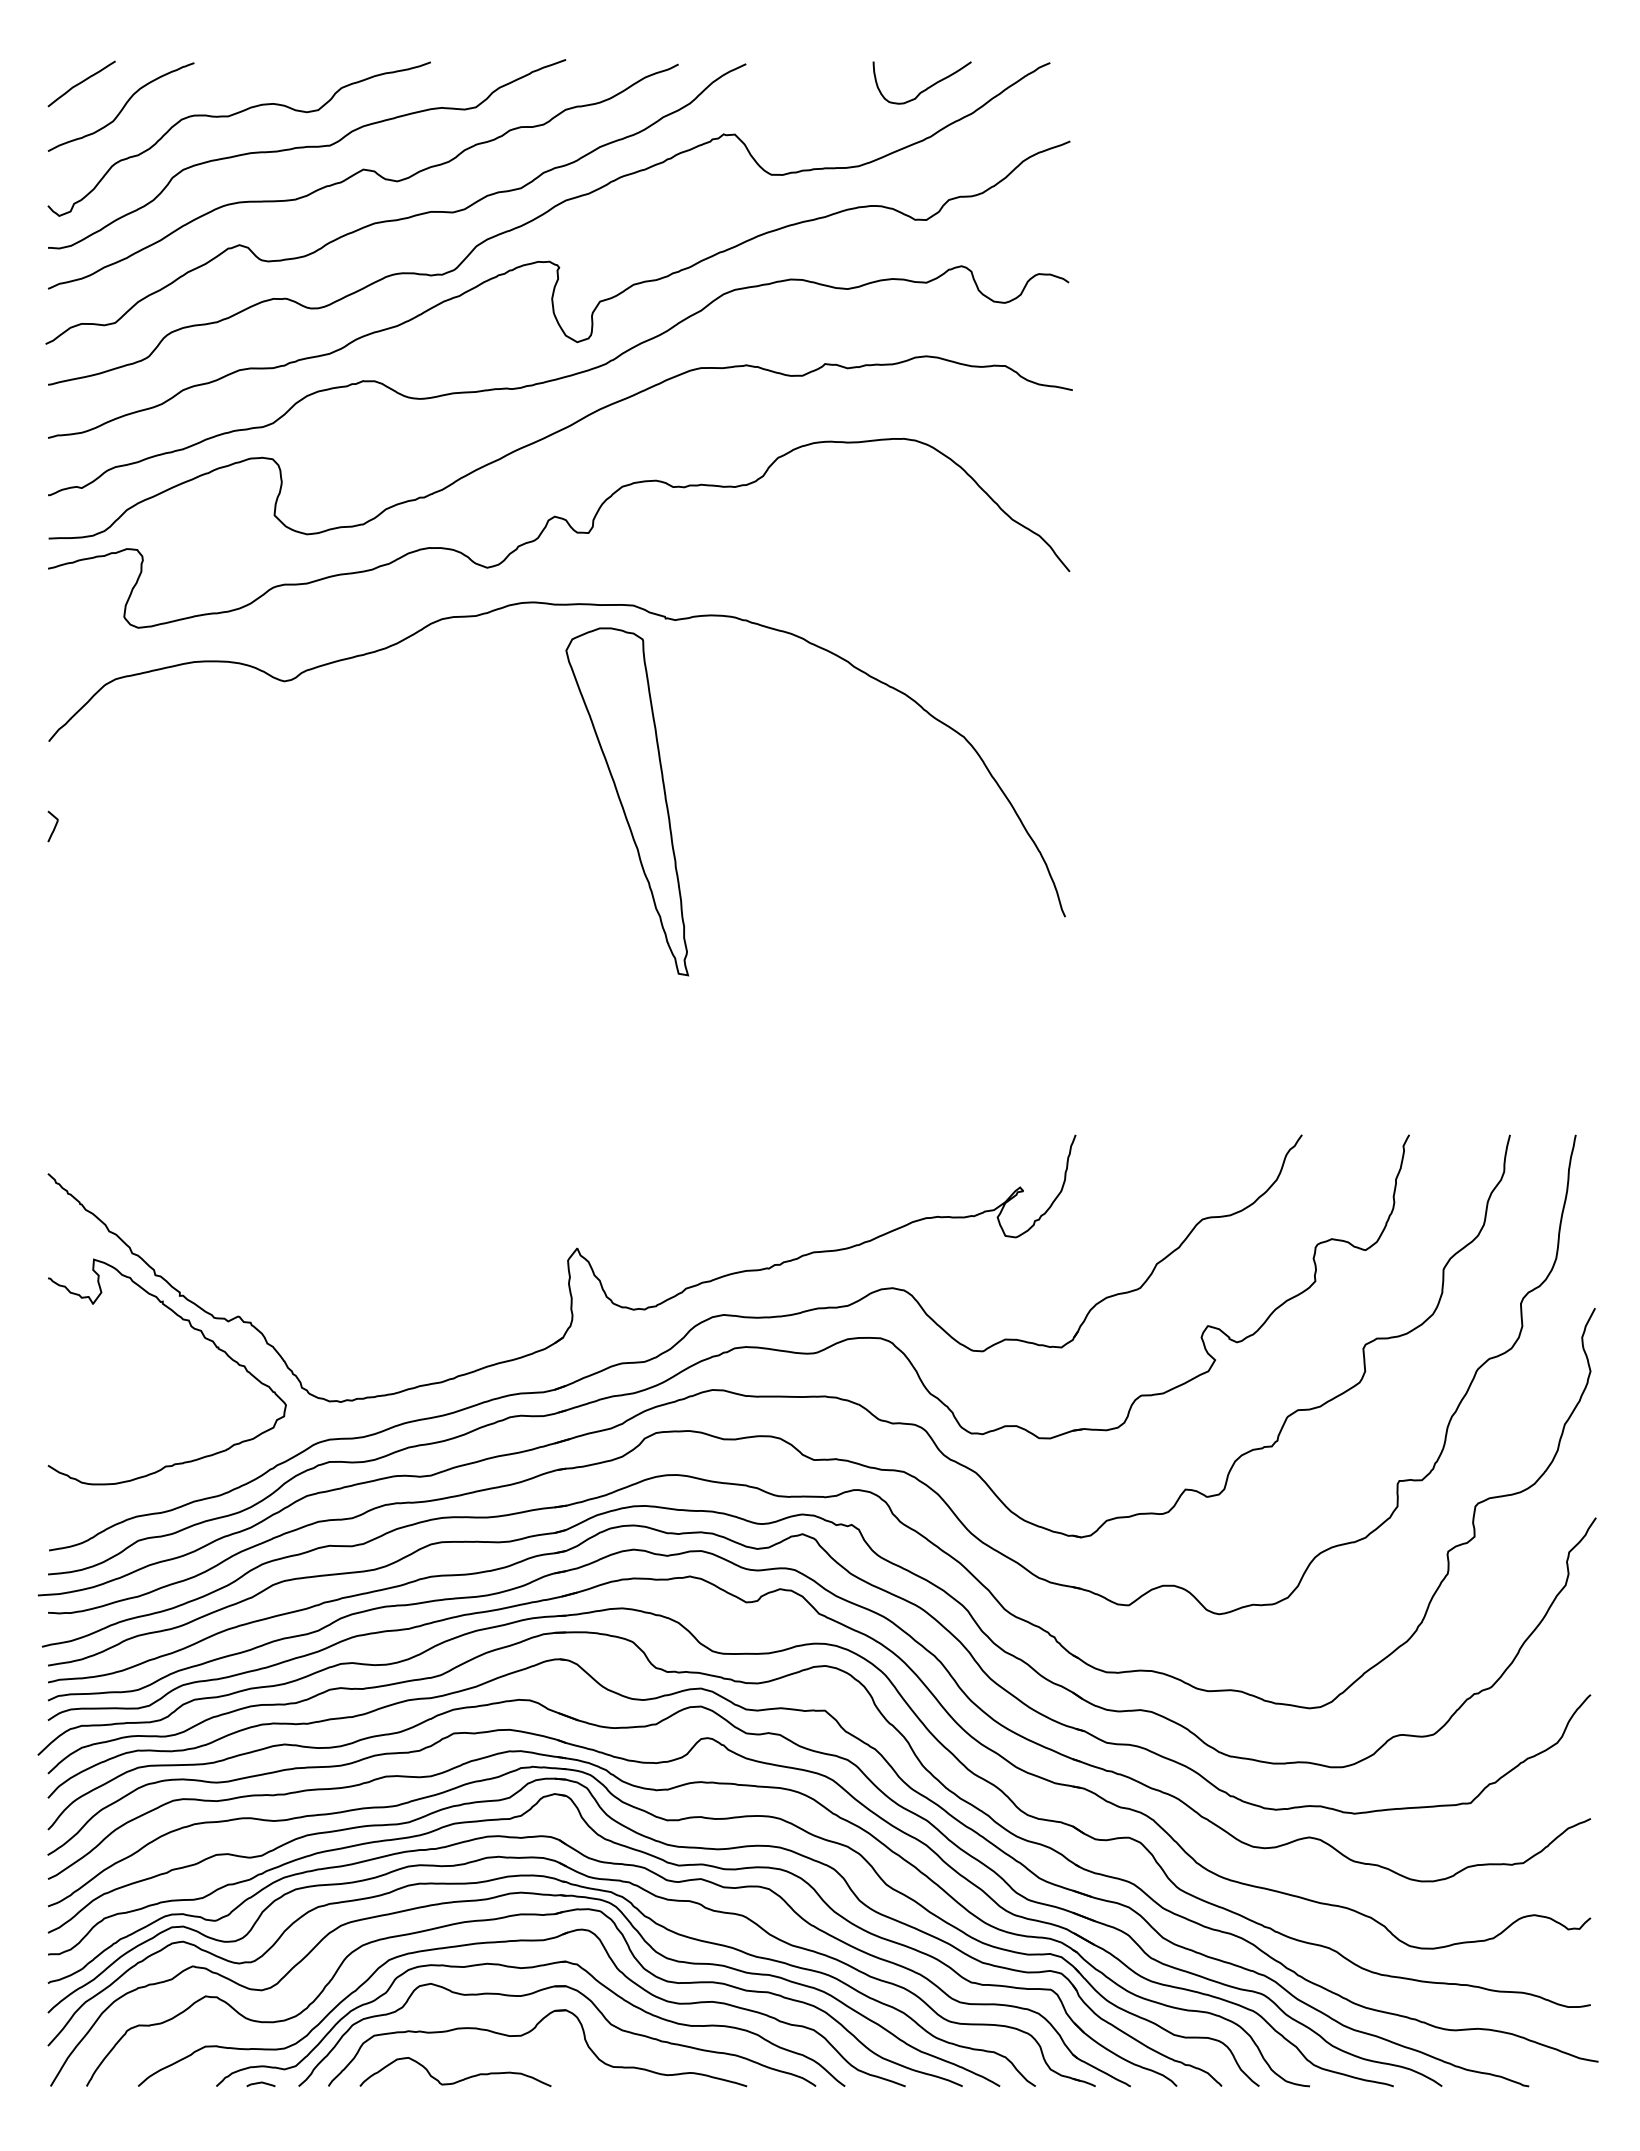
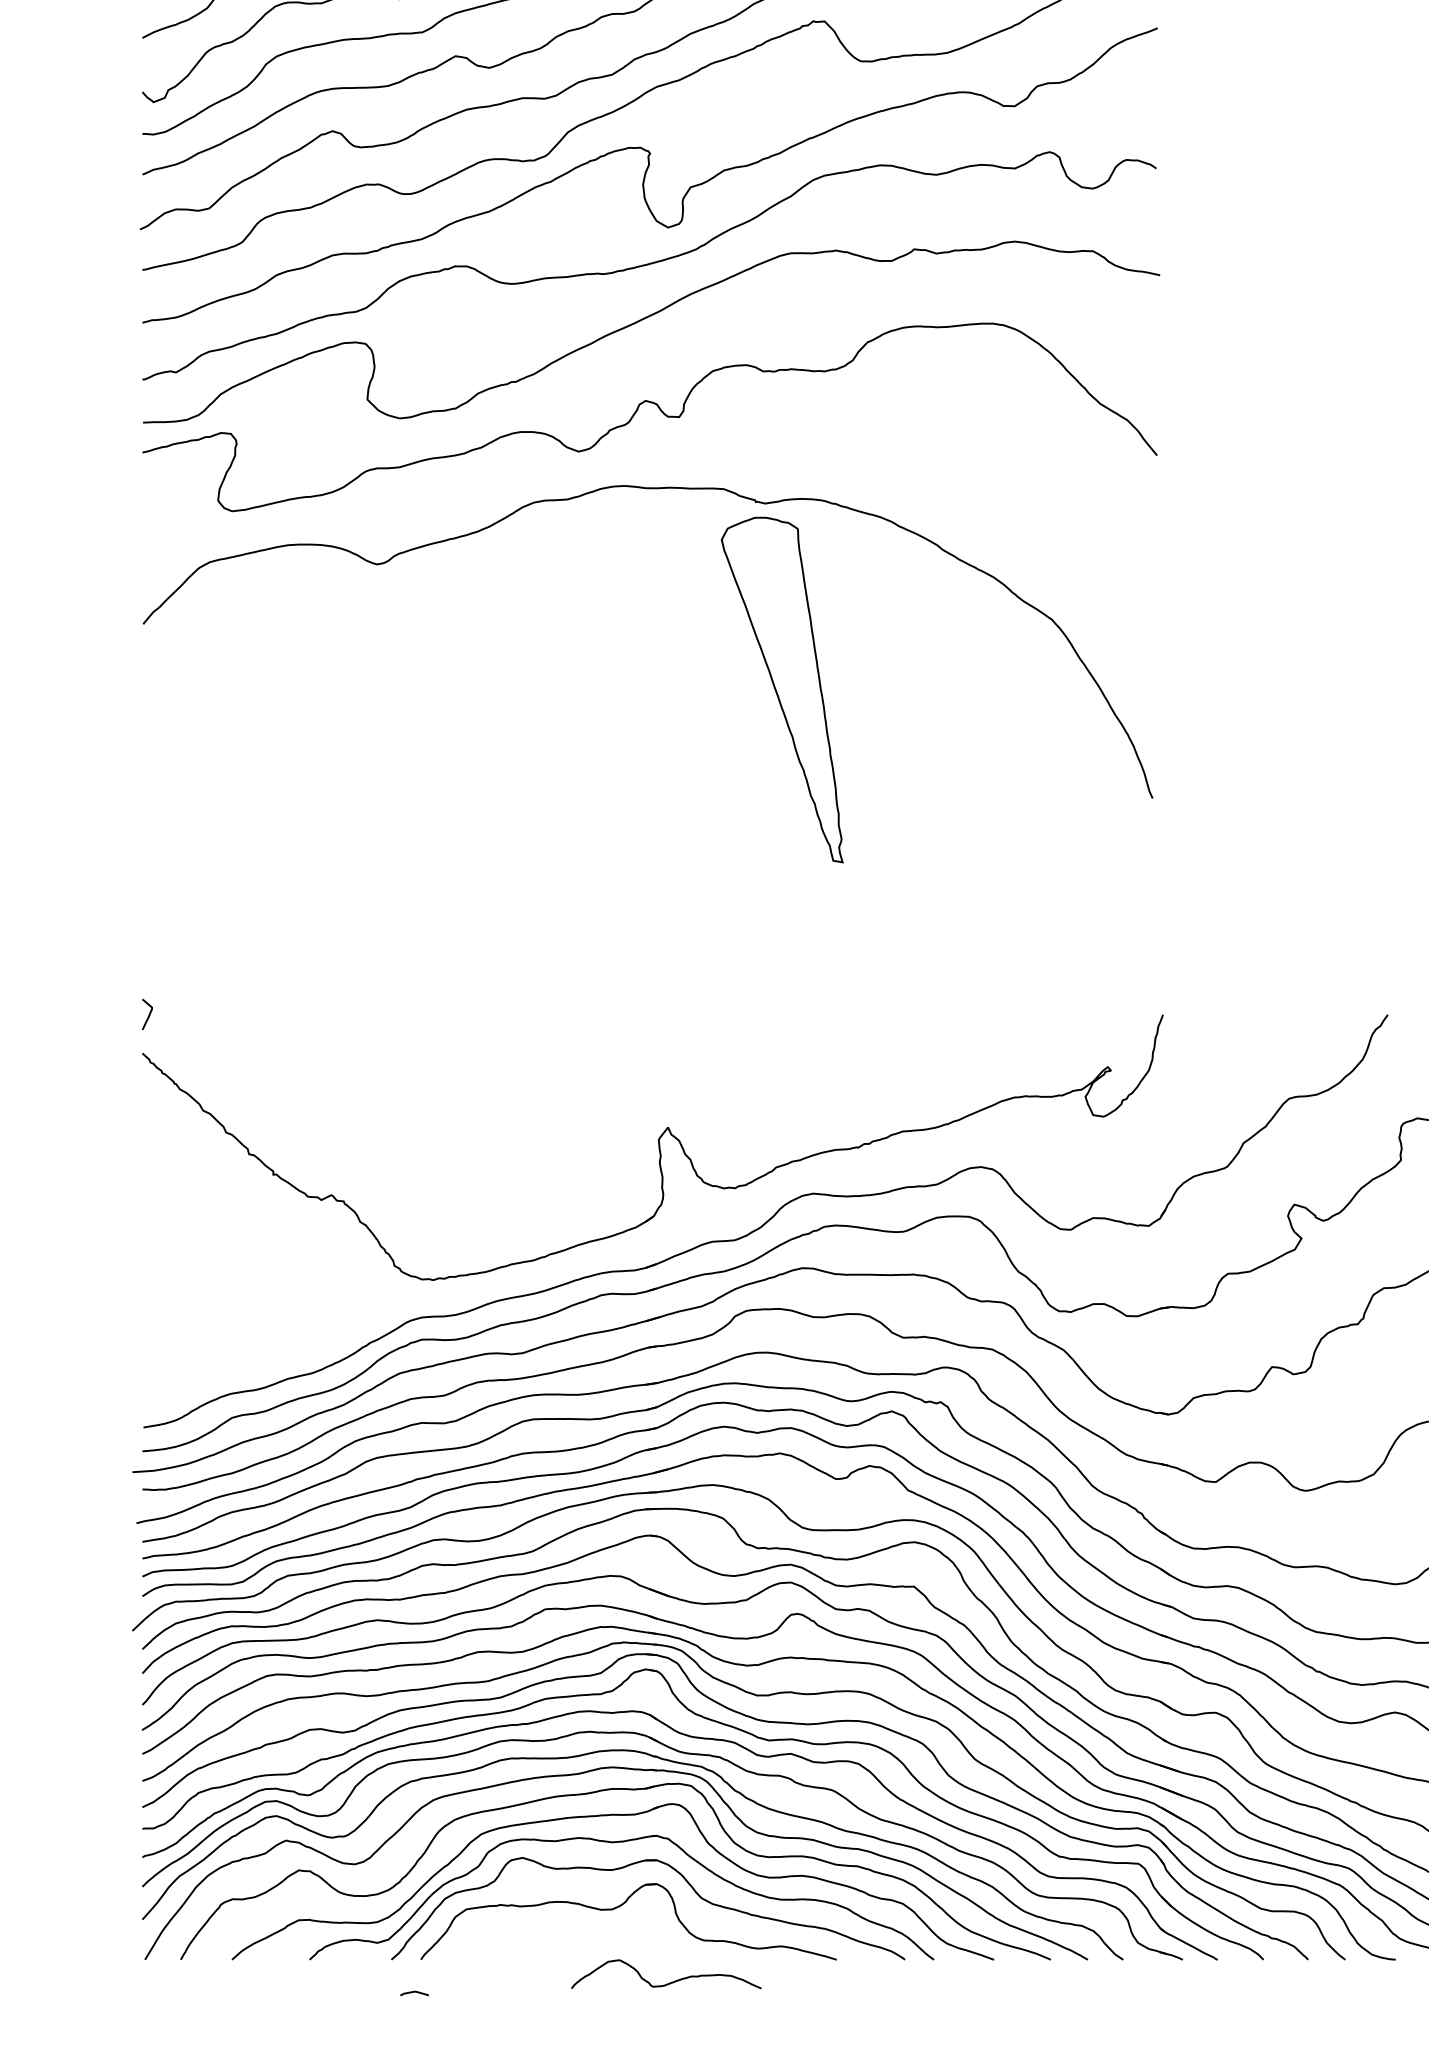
part: (627, 801) -> (782, 689), moved
curve: (54, 826) -> (148, 1014), moved
curve: (193, 1329) -> (286, 1208), removed
curve: (458, 2080) -> (669, 1982), moved
curve: (260, 2083) -> (414, 1992), moved

